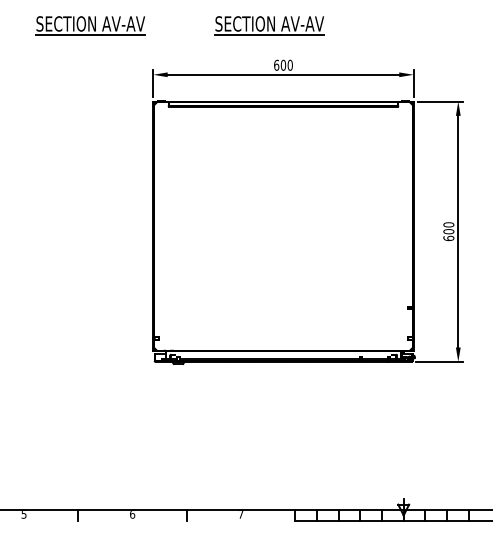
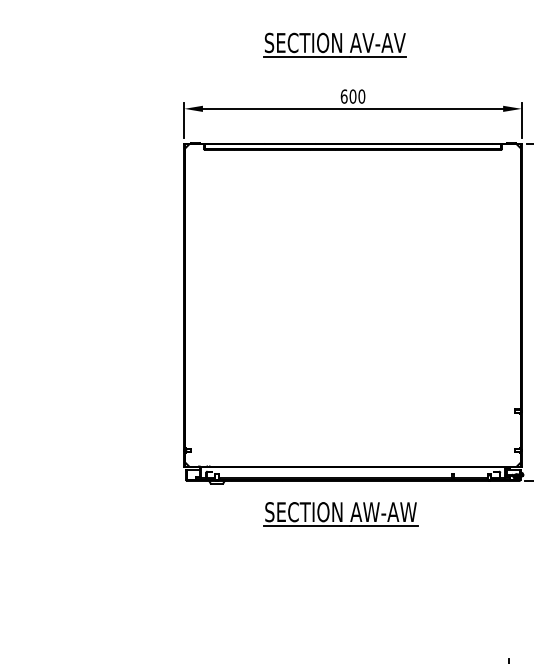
part: (90, 25) -> (102, 44), removed
part: (273, 387) -> (340, 514), added

